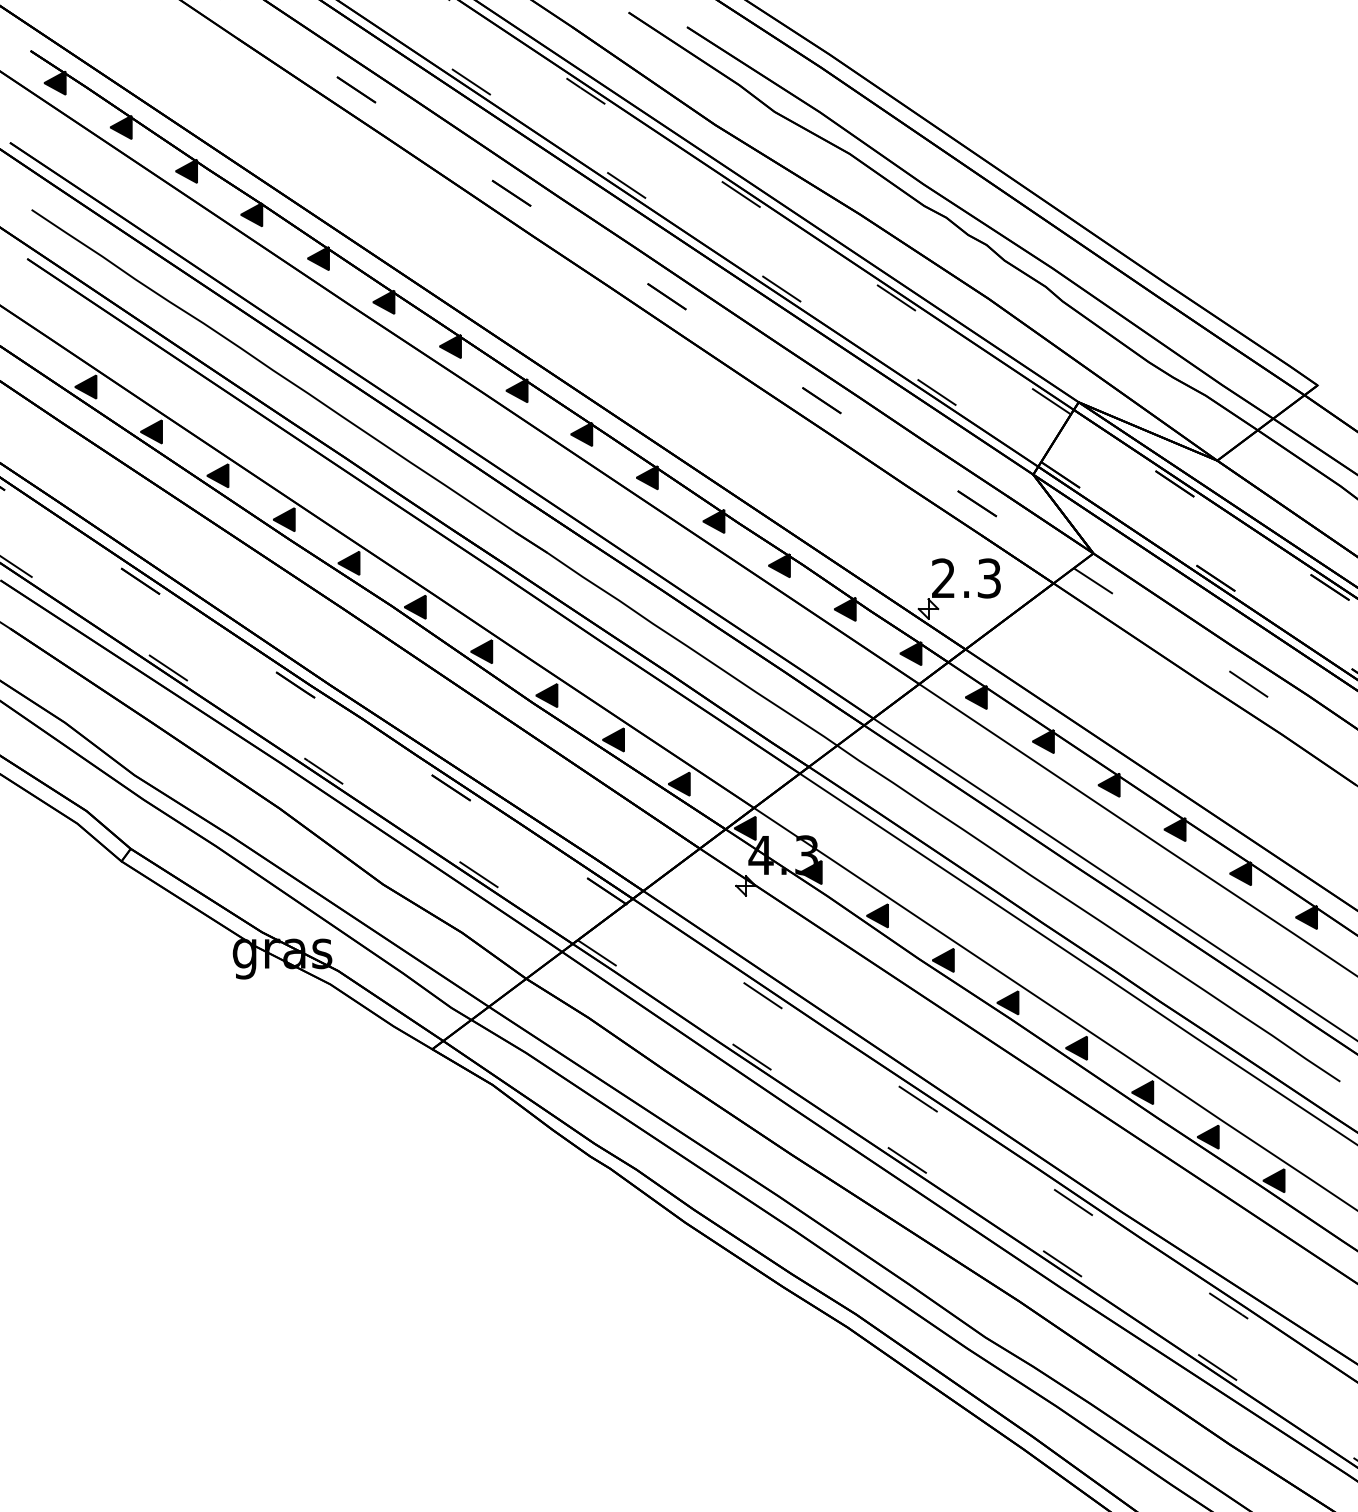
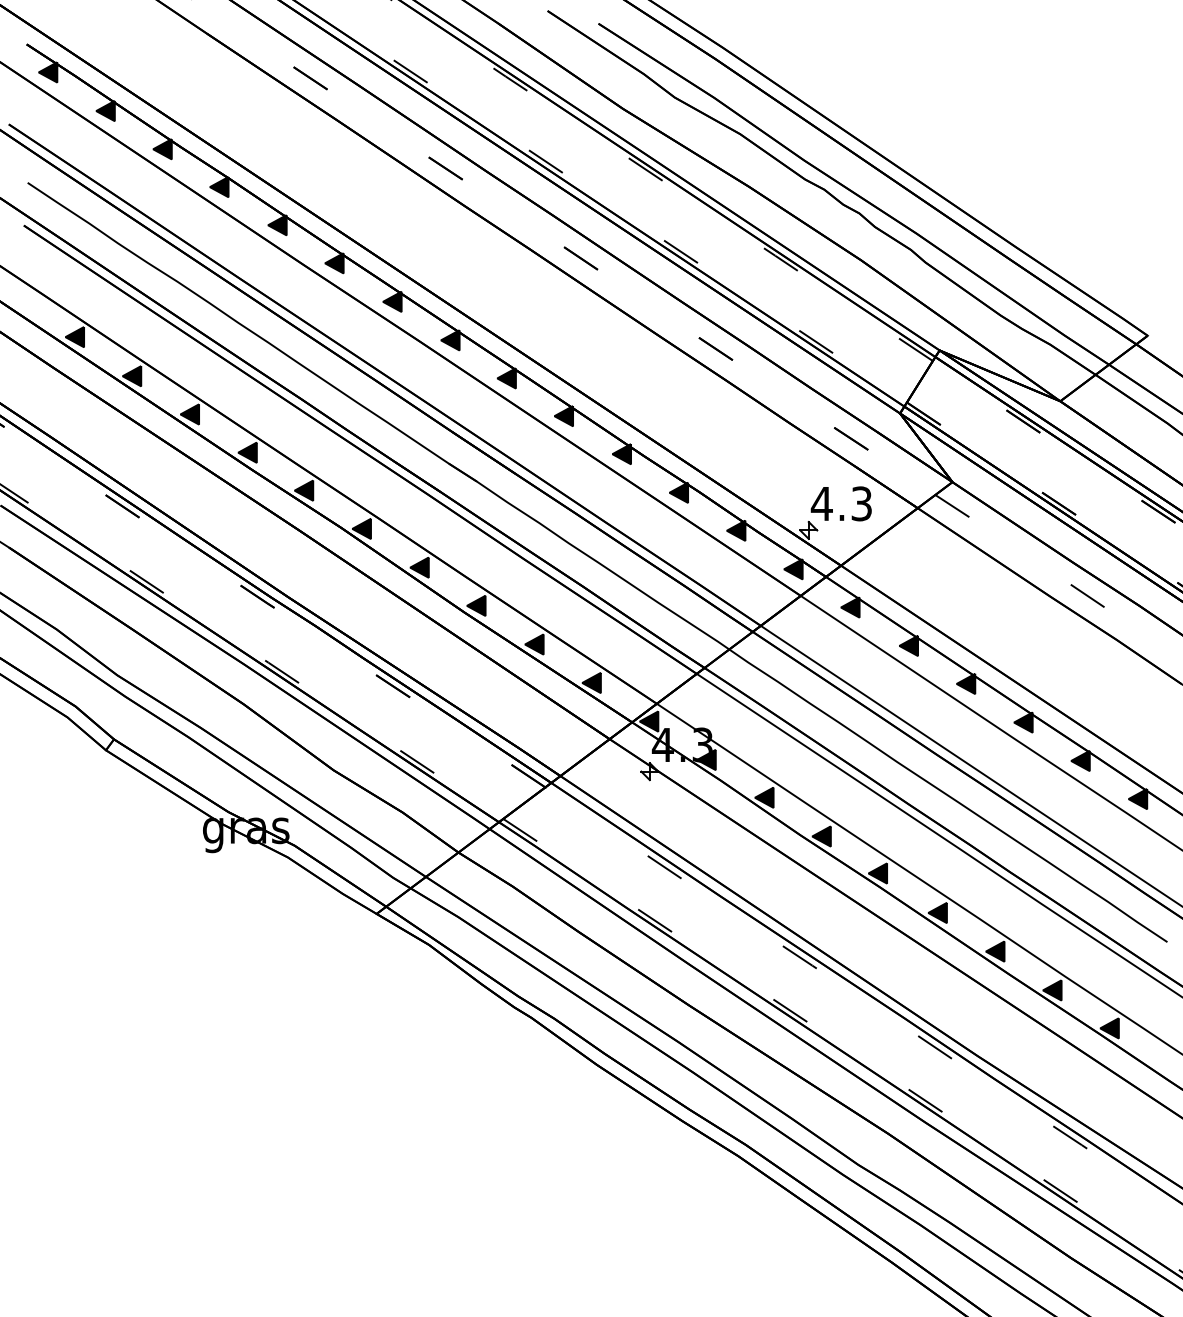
text: (943, 578) -> (821, 503), 2.3 -> 4.3

